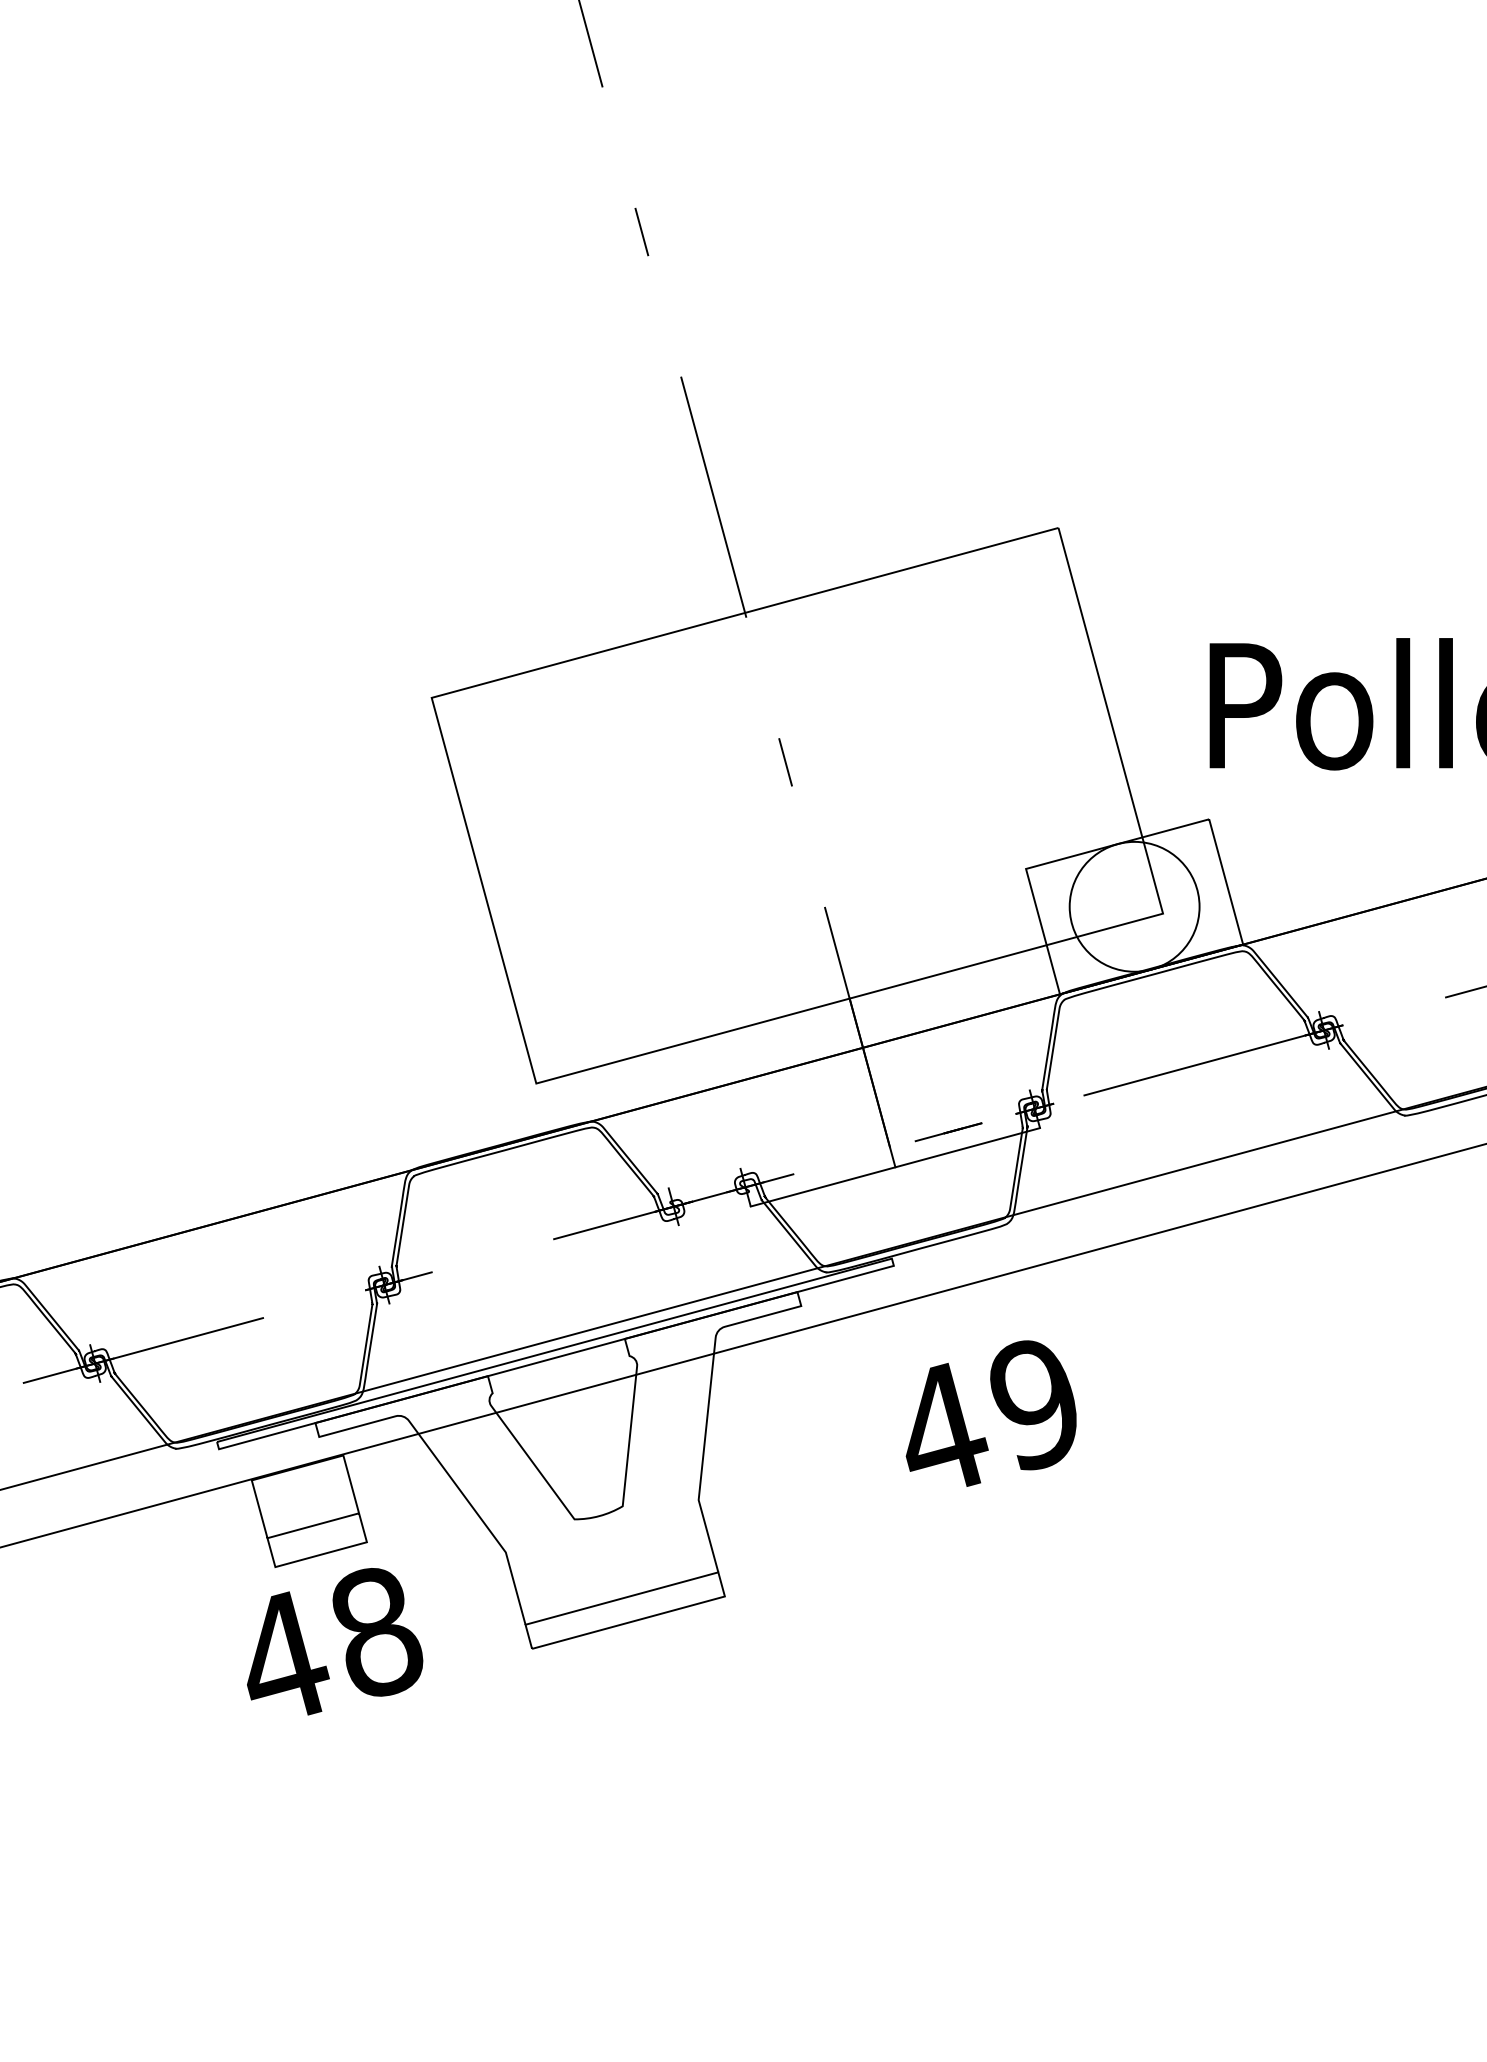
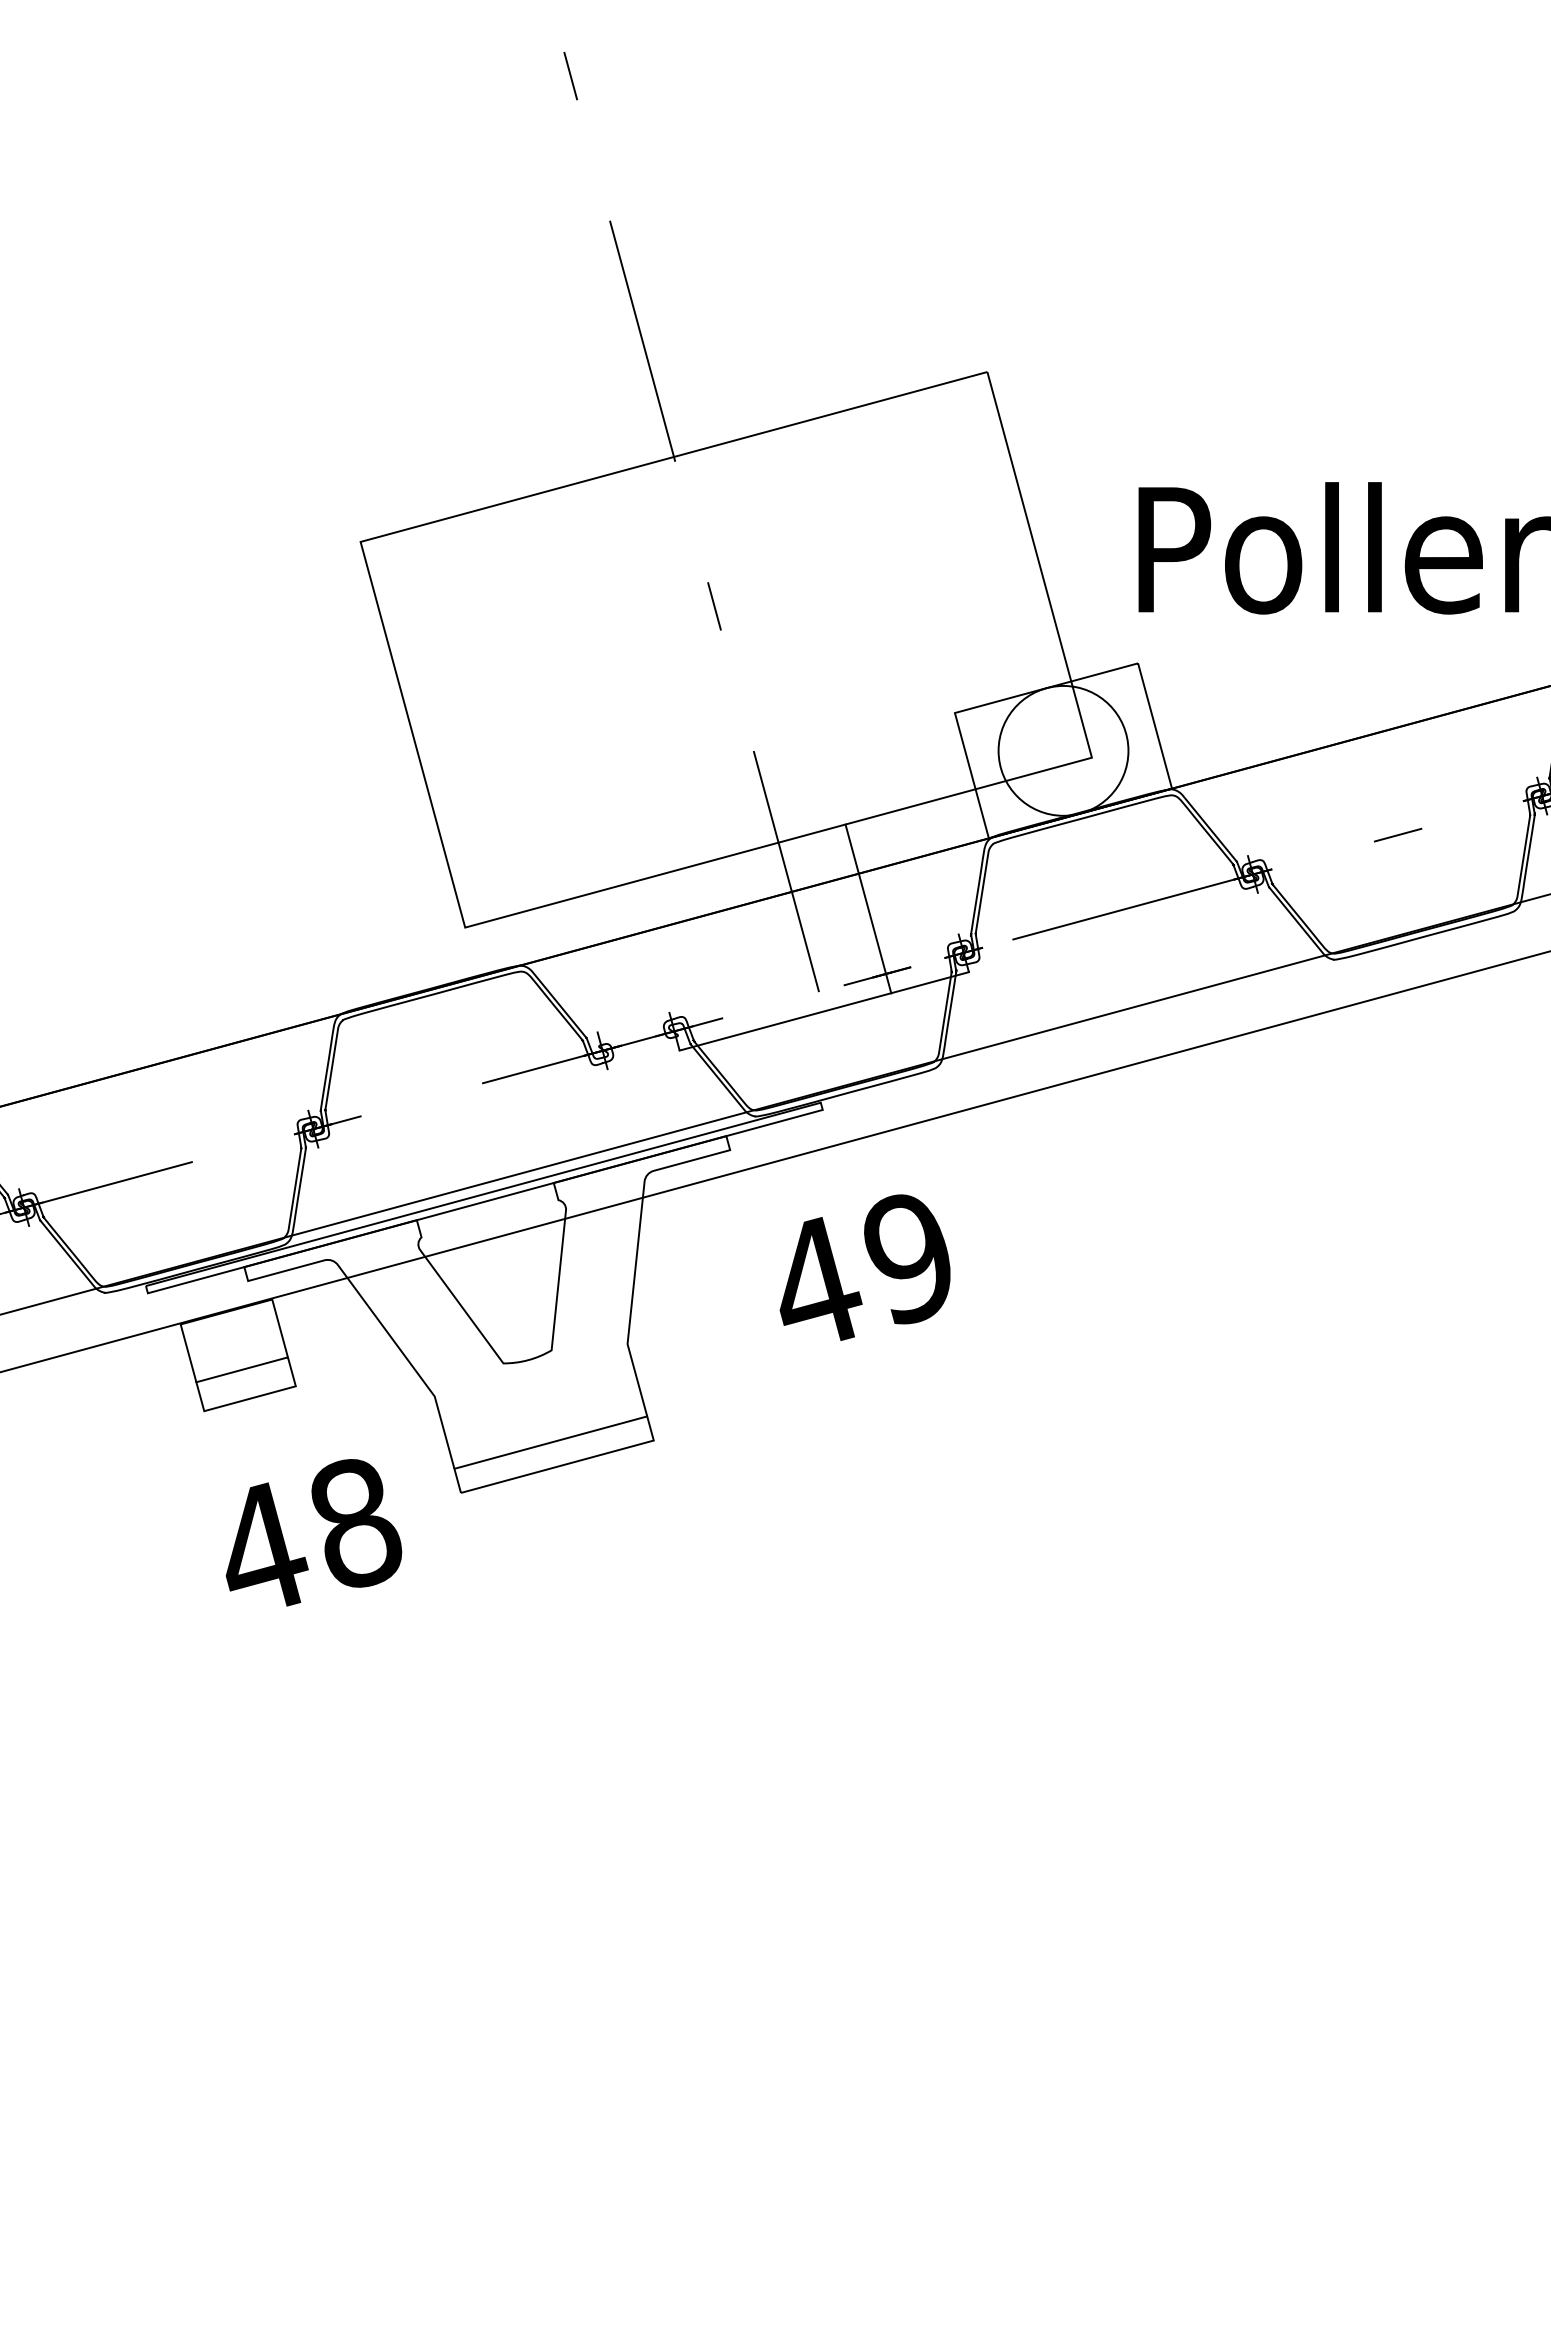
line: (872, 1082) -> (868, 908), moved
text: (990, 1413) -> (864, 1267), moved
text: (334, 1641) -> (313, 1532), moved

